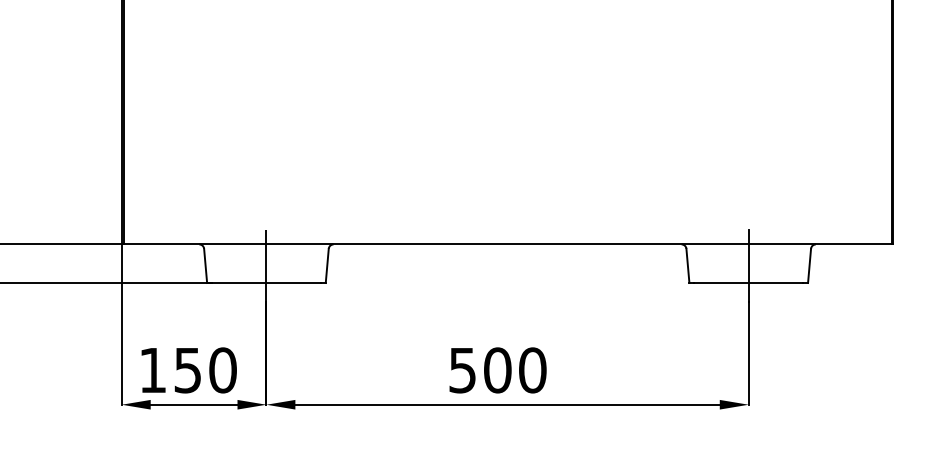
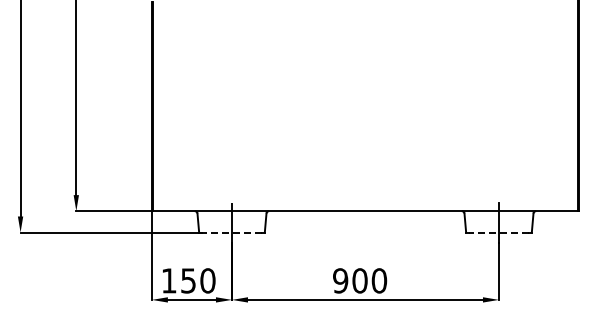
line: (265, 282) -> (231, 232), solid -> dashed
line: (747, 282) -> (498, 232), solid -> dashed
text: (462, 369) -> (340, 280), 500 -> 900

